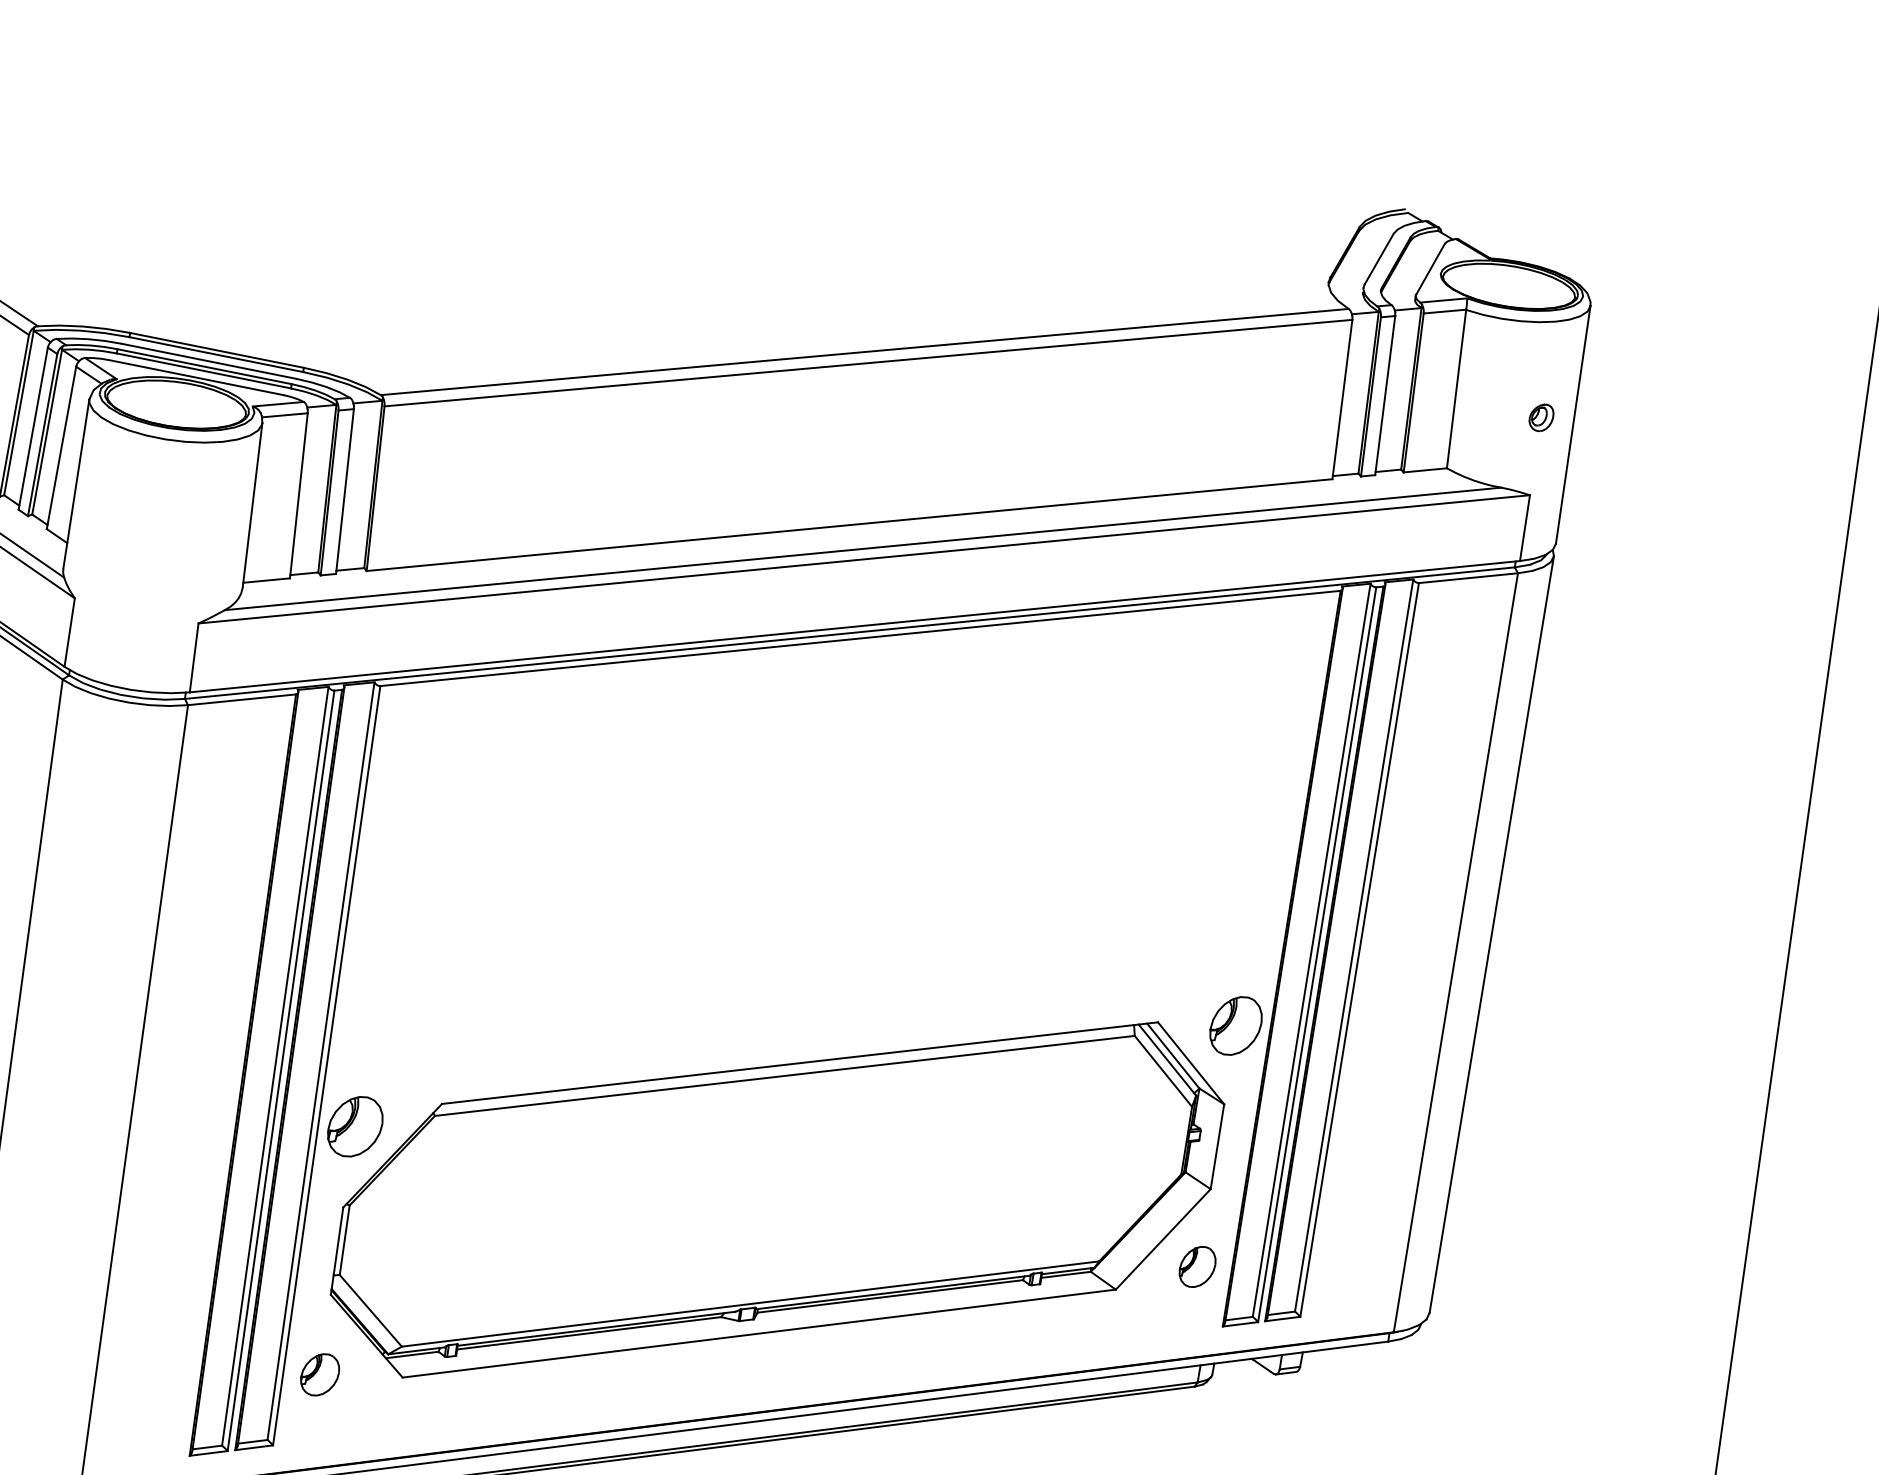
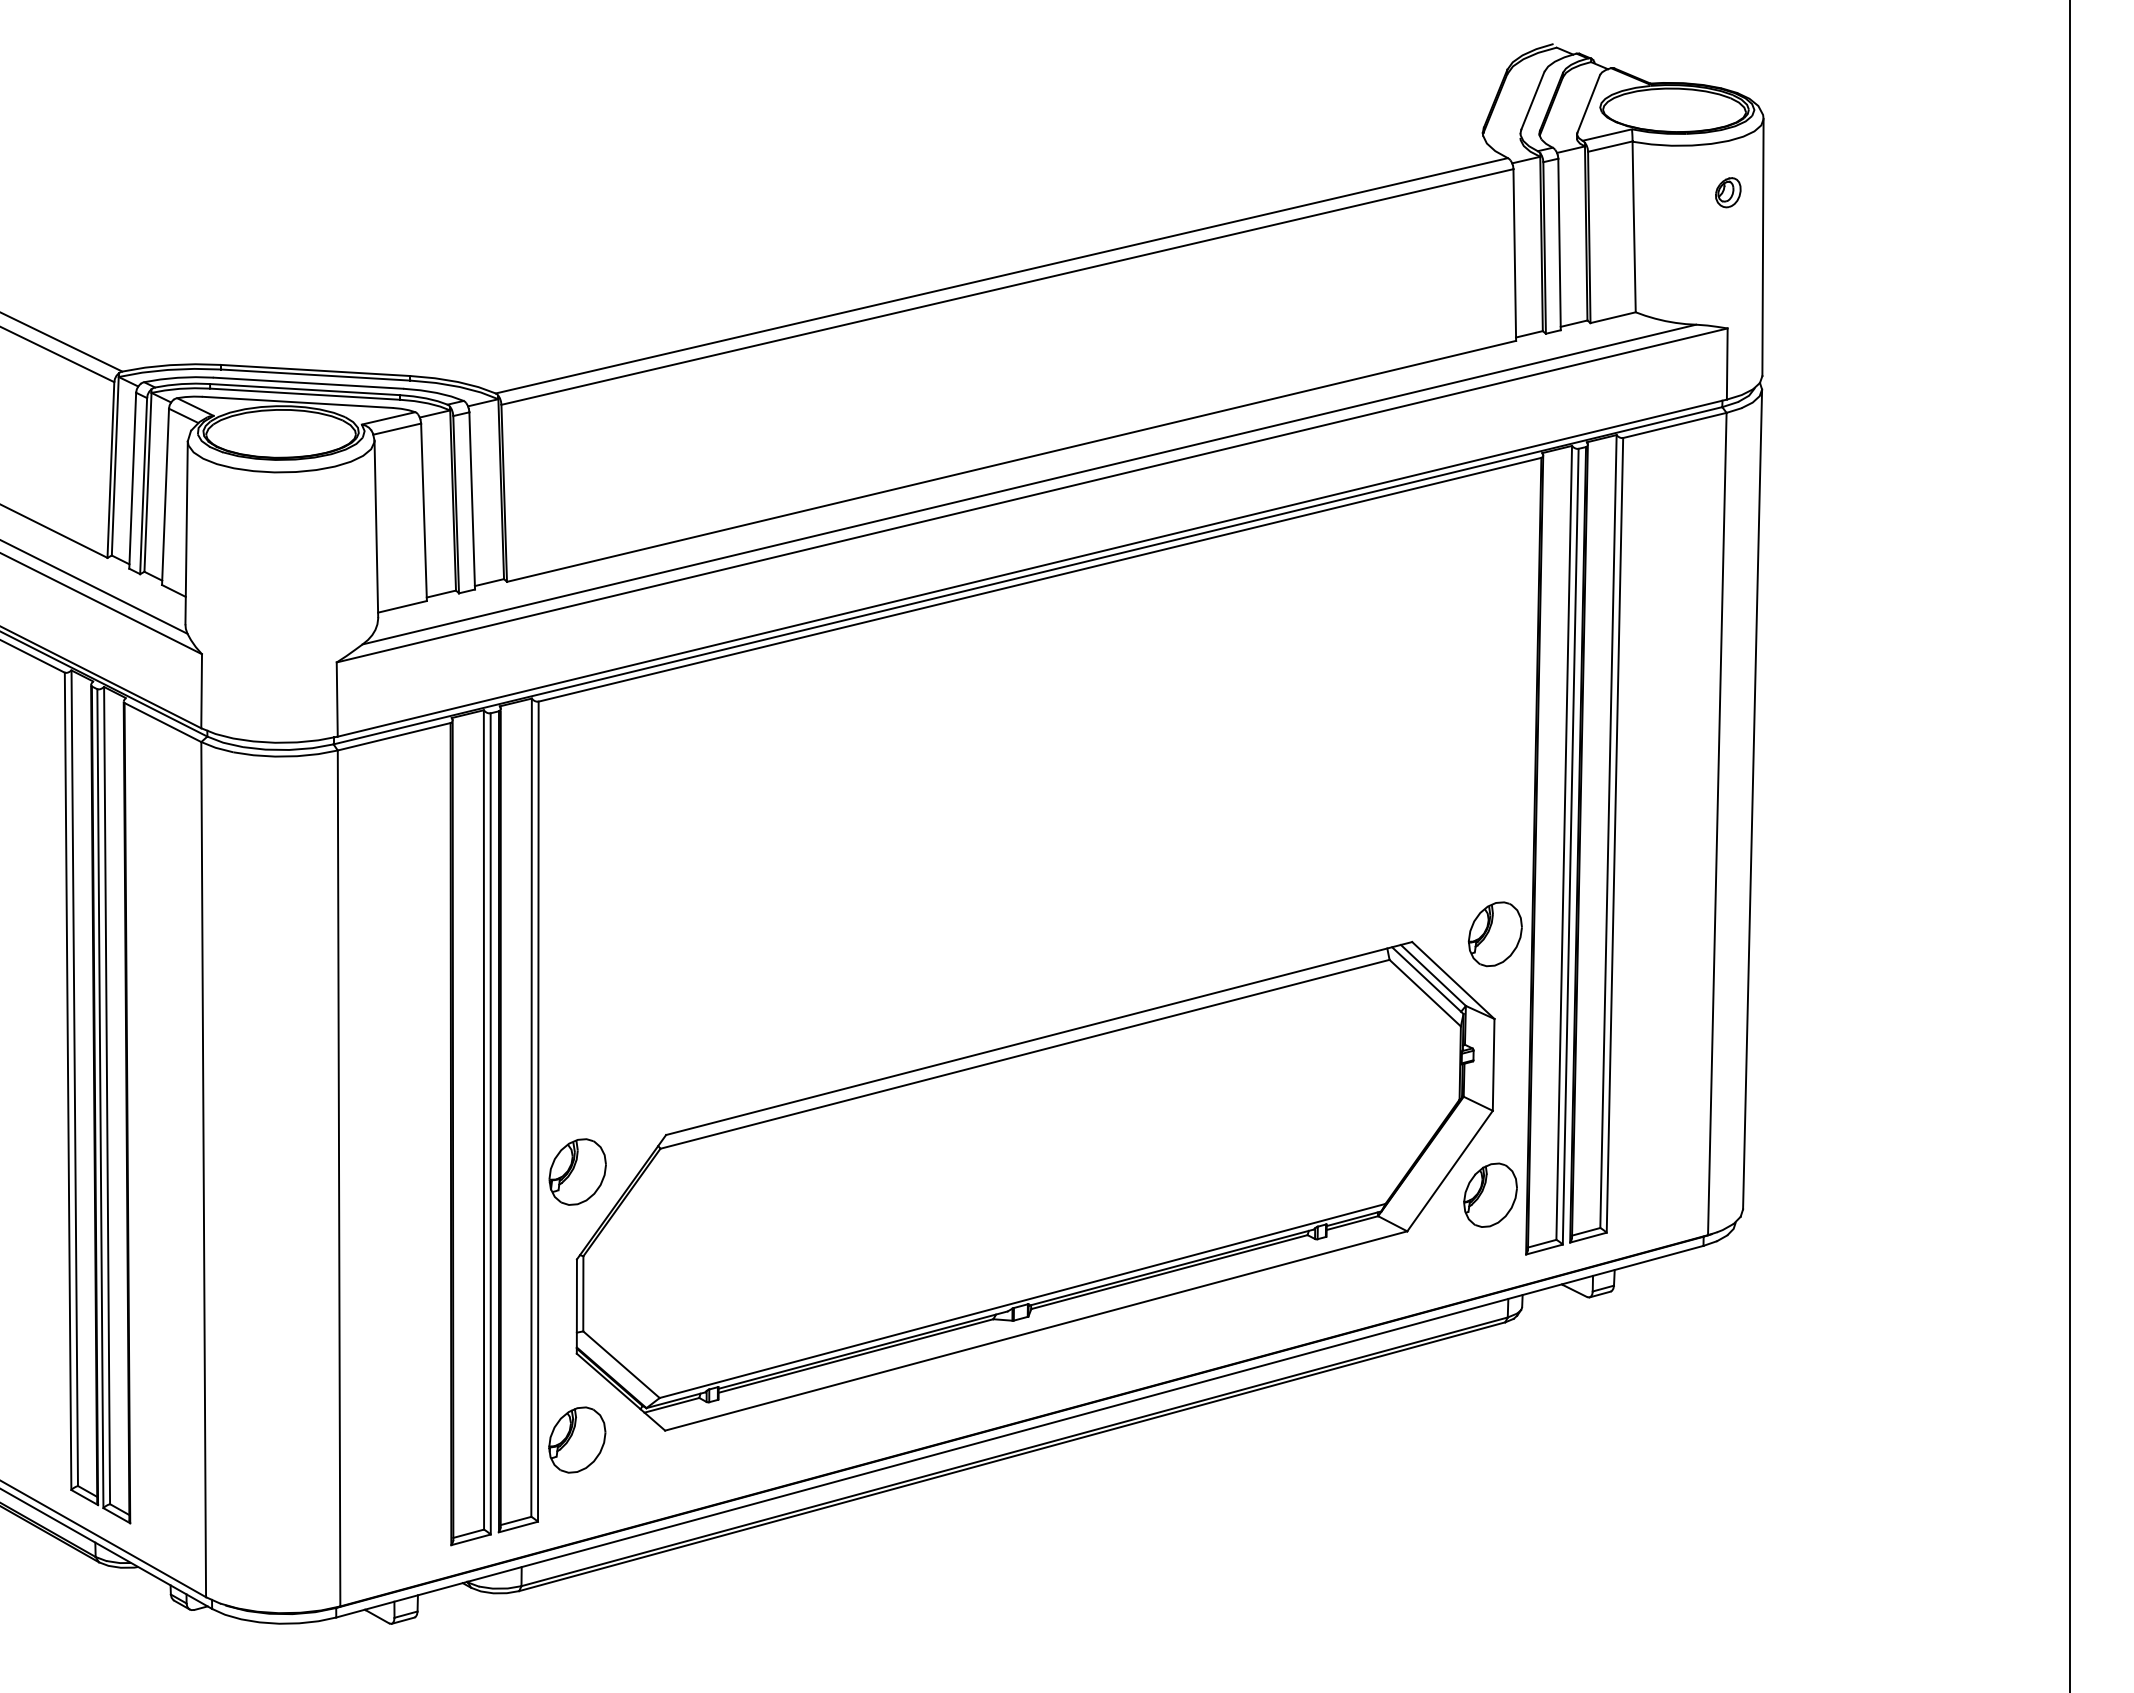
part: (1541, 417) -> (1728, 192), moved
part: (1197, 1266) -> (1490, 1194), size x1.43
part: (320, 1374) -> (577, 1439), size x1.43

